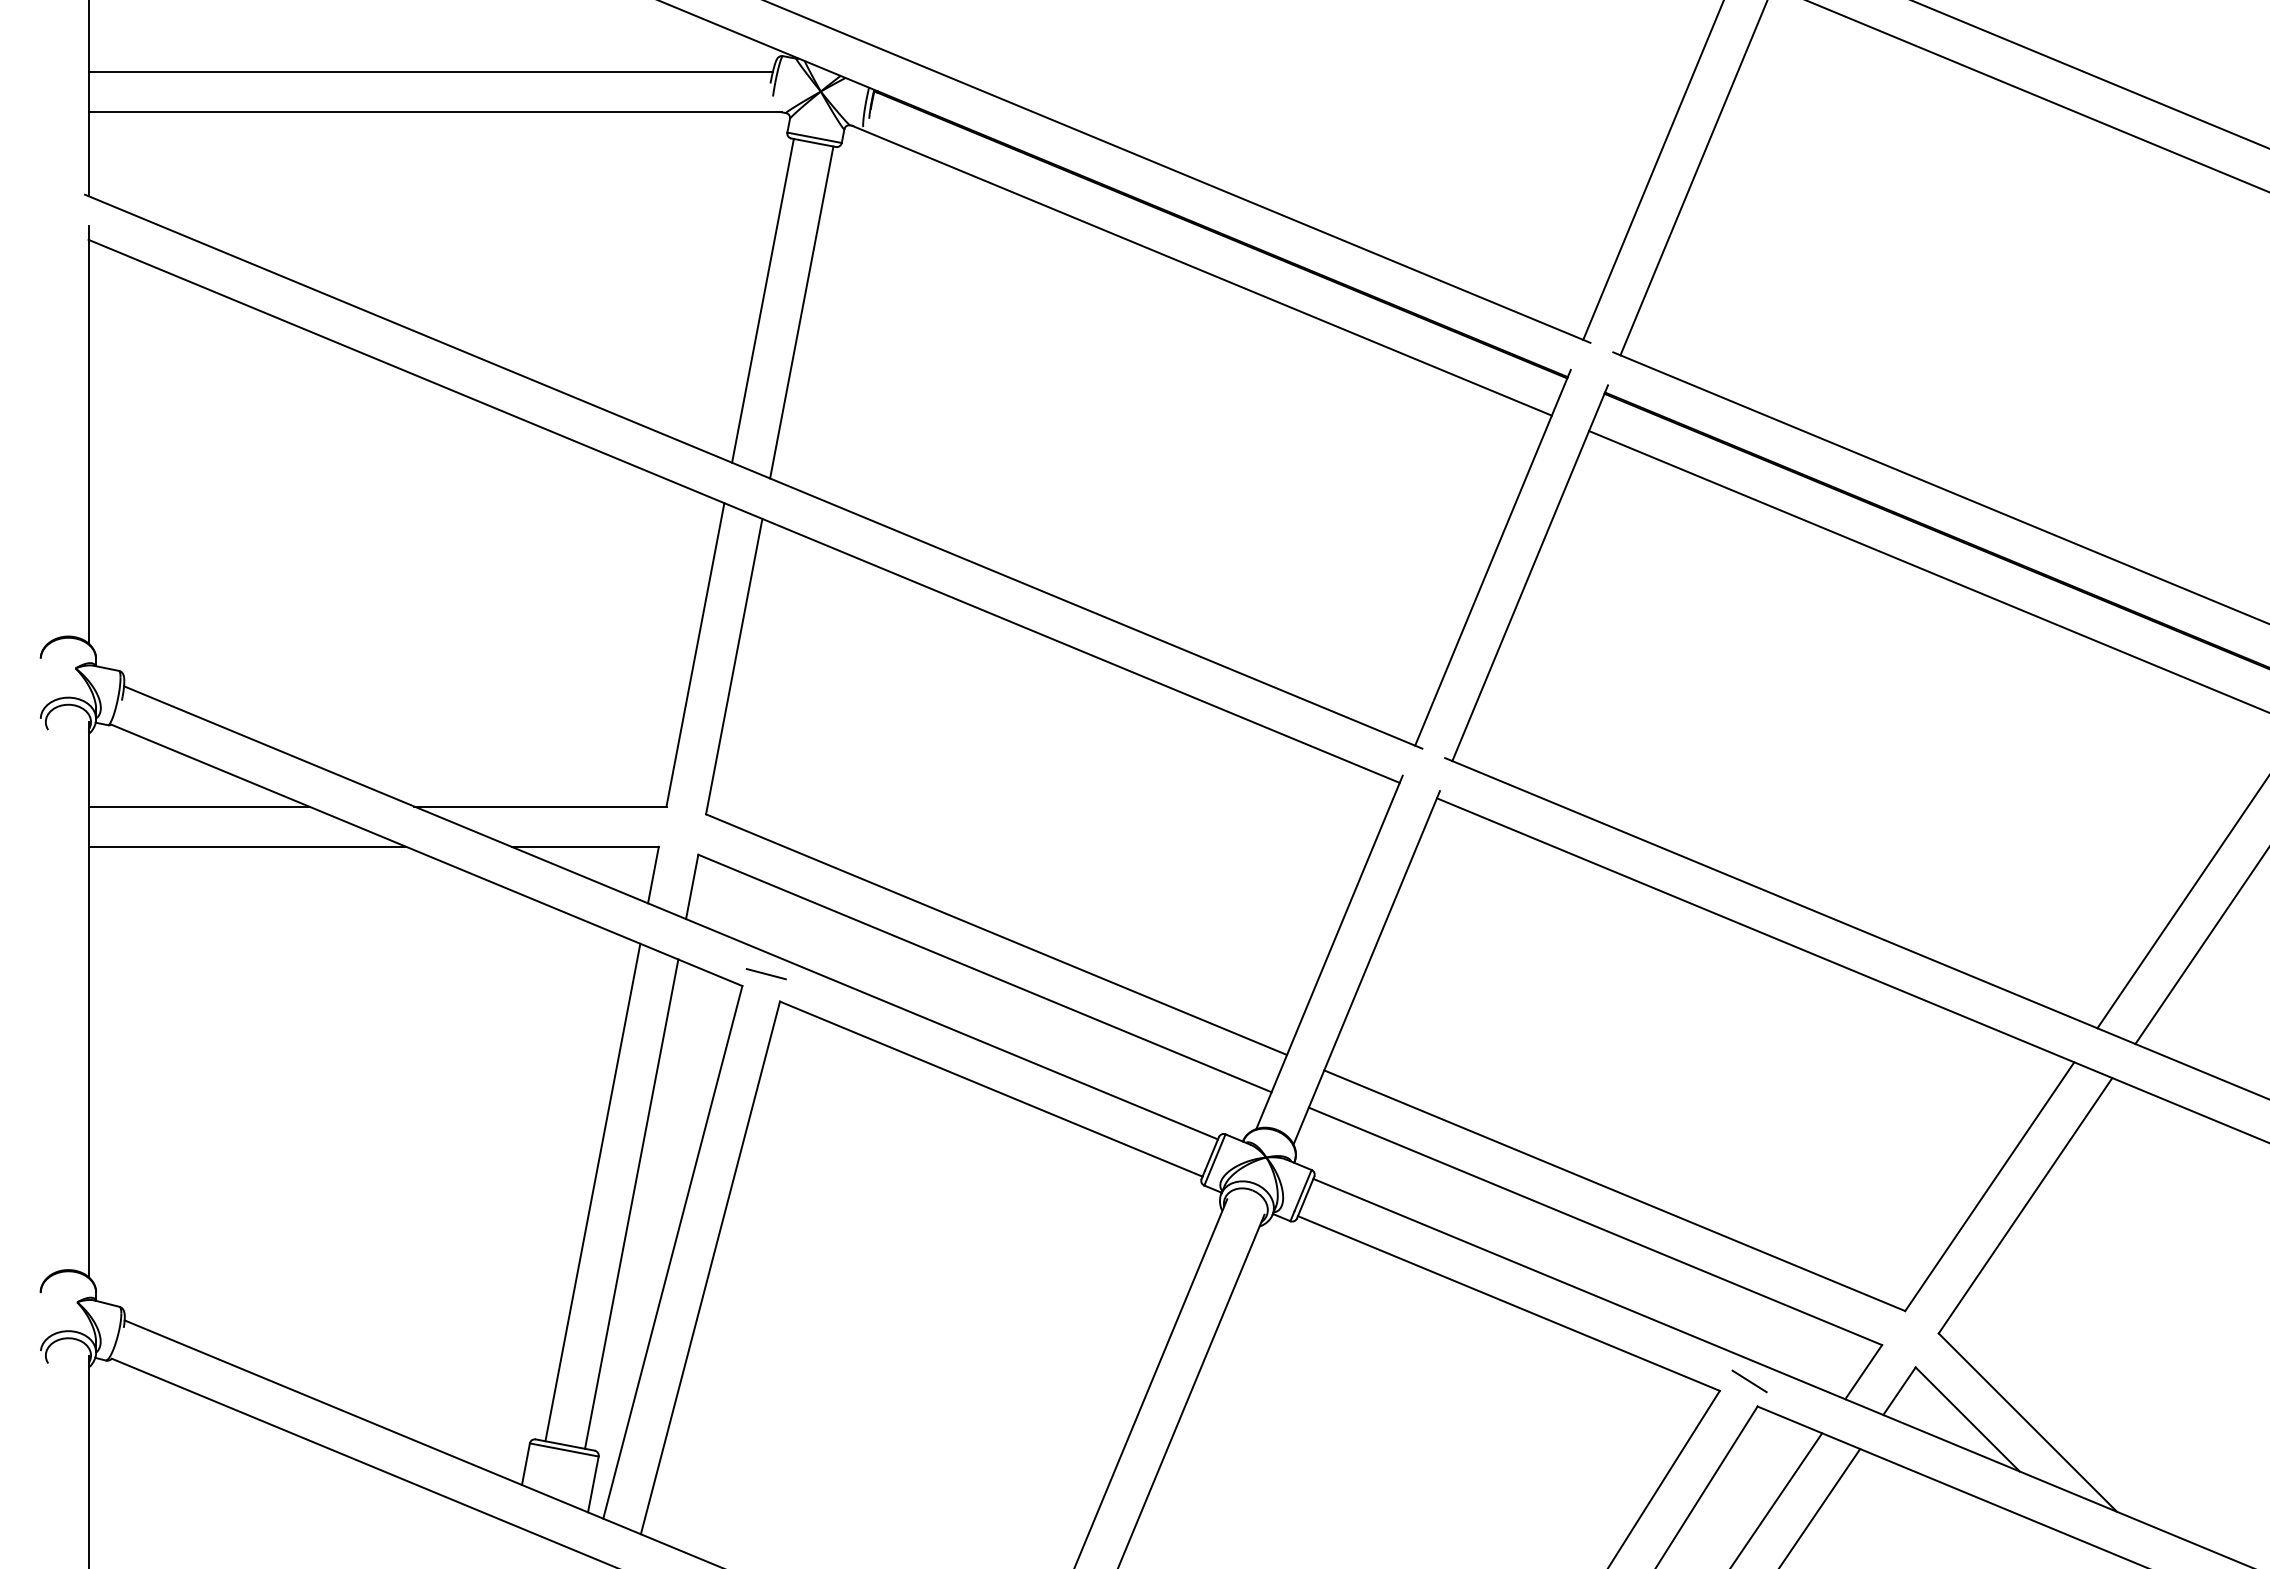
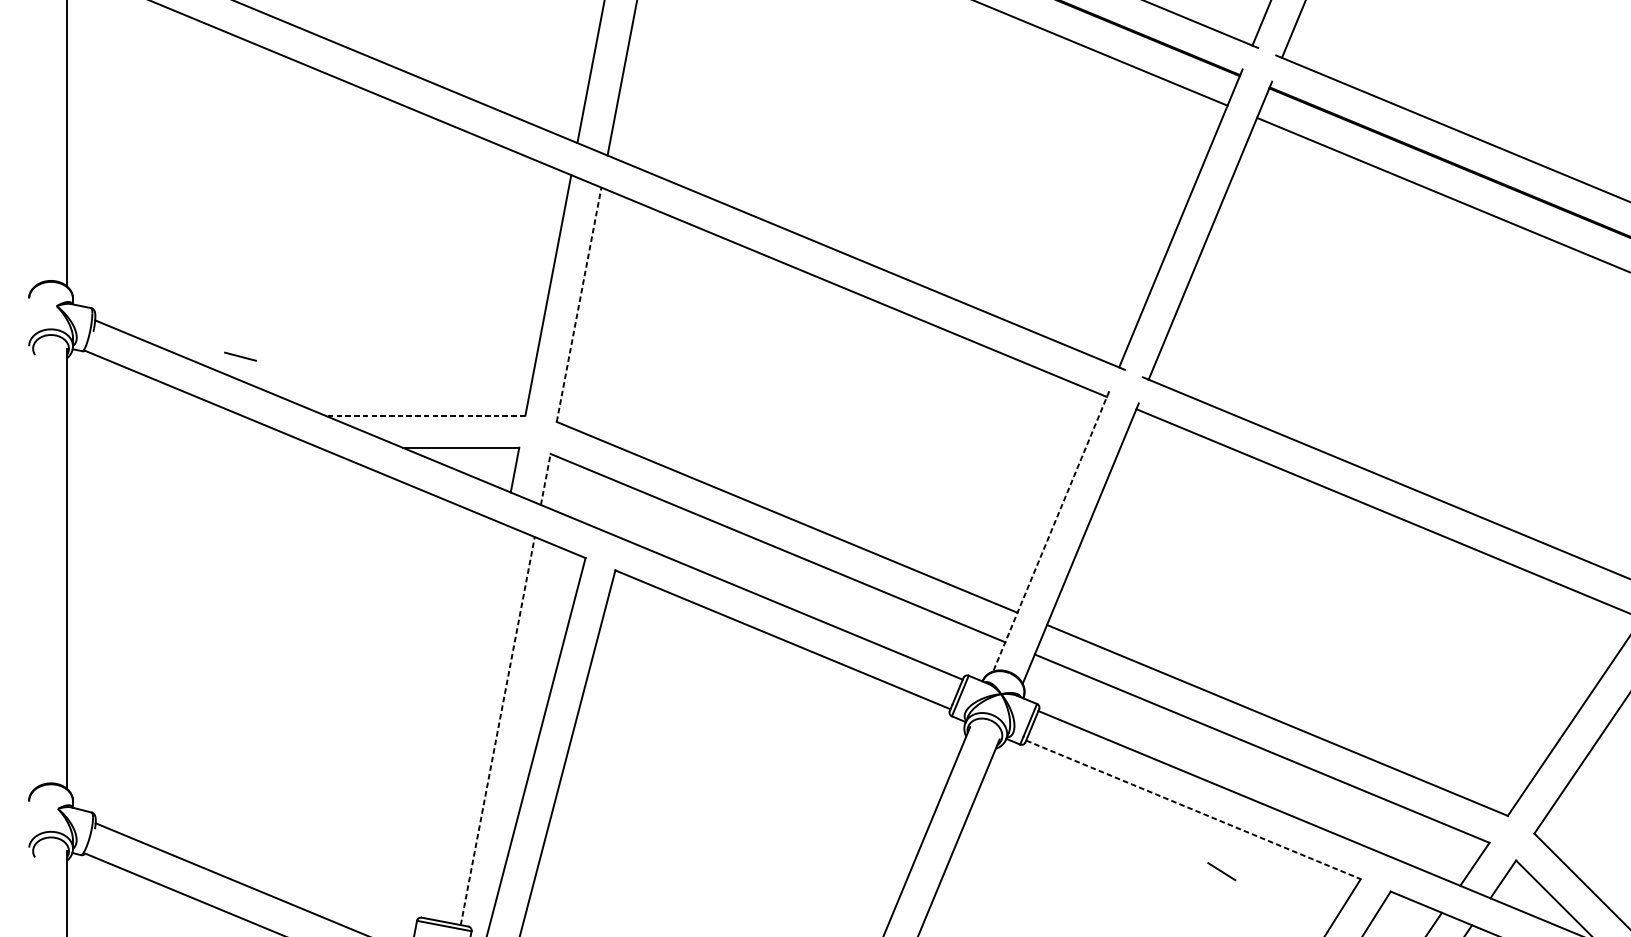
line: (734, 666) -> (579, 304), solid -> dashed
line: (198, 806) -> (154, 415), removed
line: (539, 806) -> (424, 415), solid -> dashed
line: (247, 846) -> (193, 447), removed
line: (692, 886) -> (546, 479), solid -> dashed
line: (1329, 952) -> (1051, 531), solid -> dashed
line: (765, 974) -> (239, 357), moved
line: (592, 1192) -> (466, 721), removed
line: (631, 1203) -> (497, 730), solid -> dashed
line: (1509, 1303) -> (1193, 809), solid -> dashed
line: (1749, 1381) -> (1221, 871), moved

